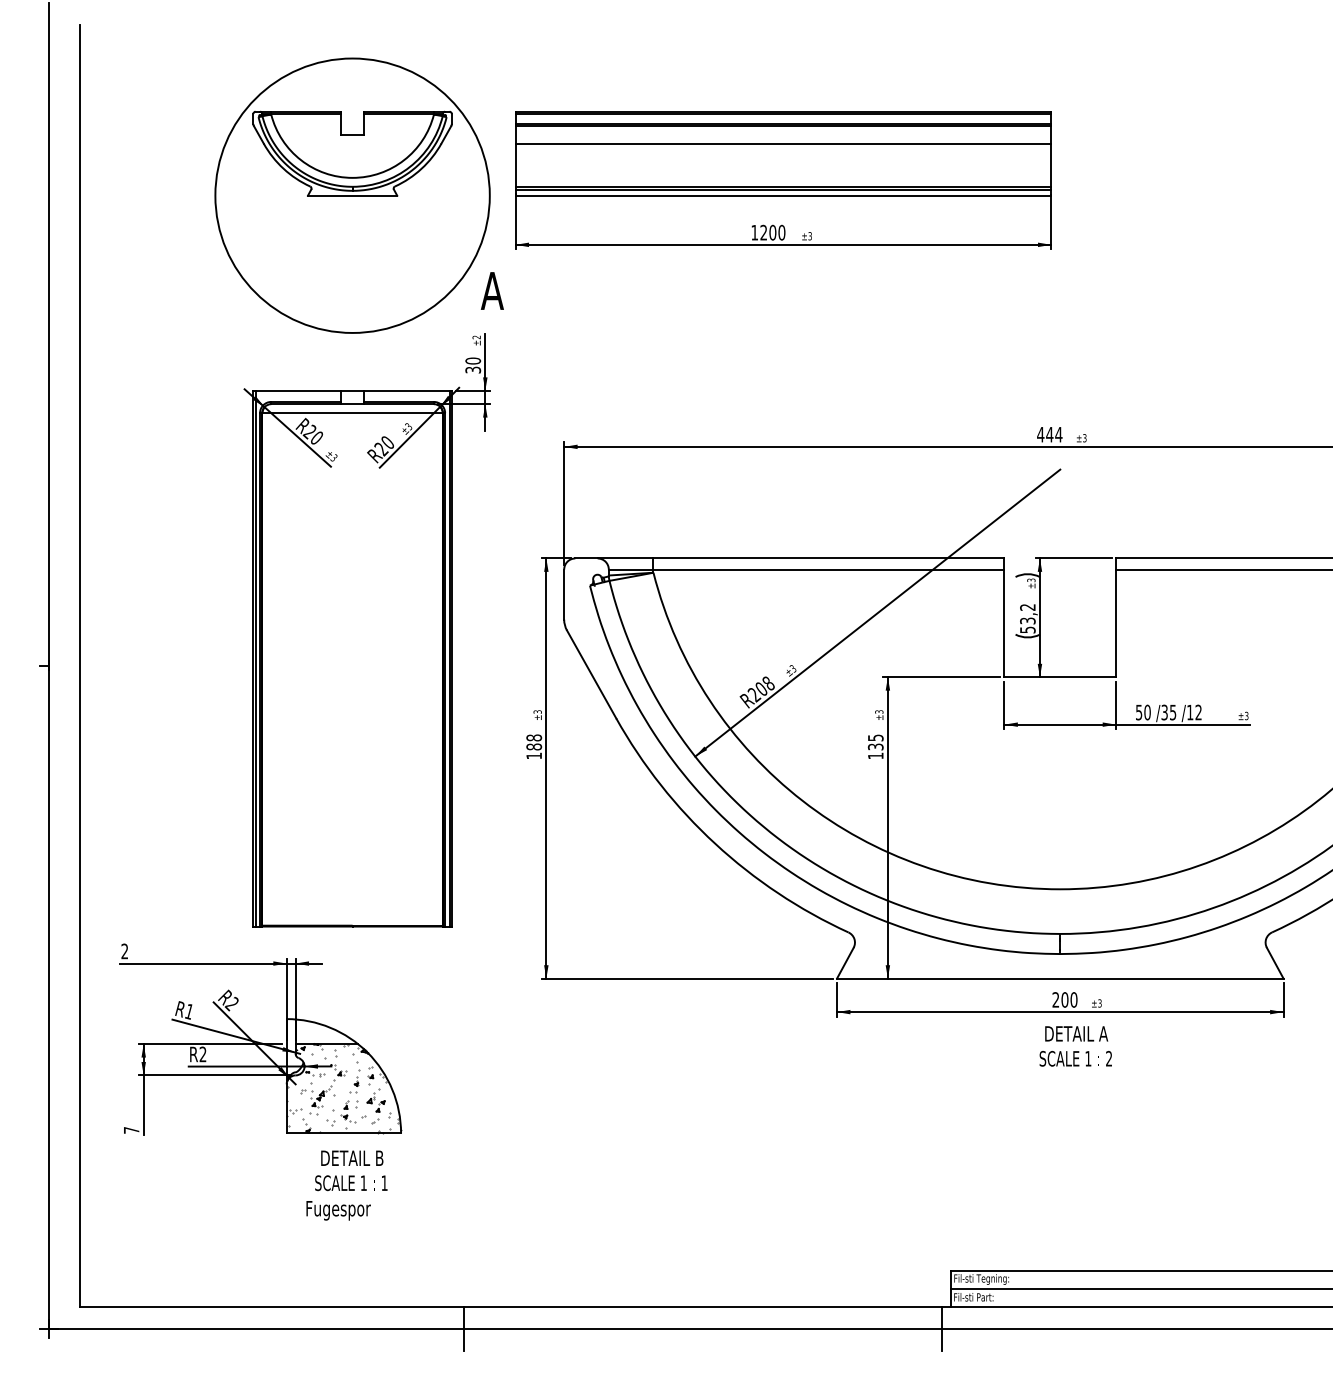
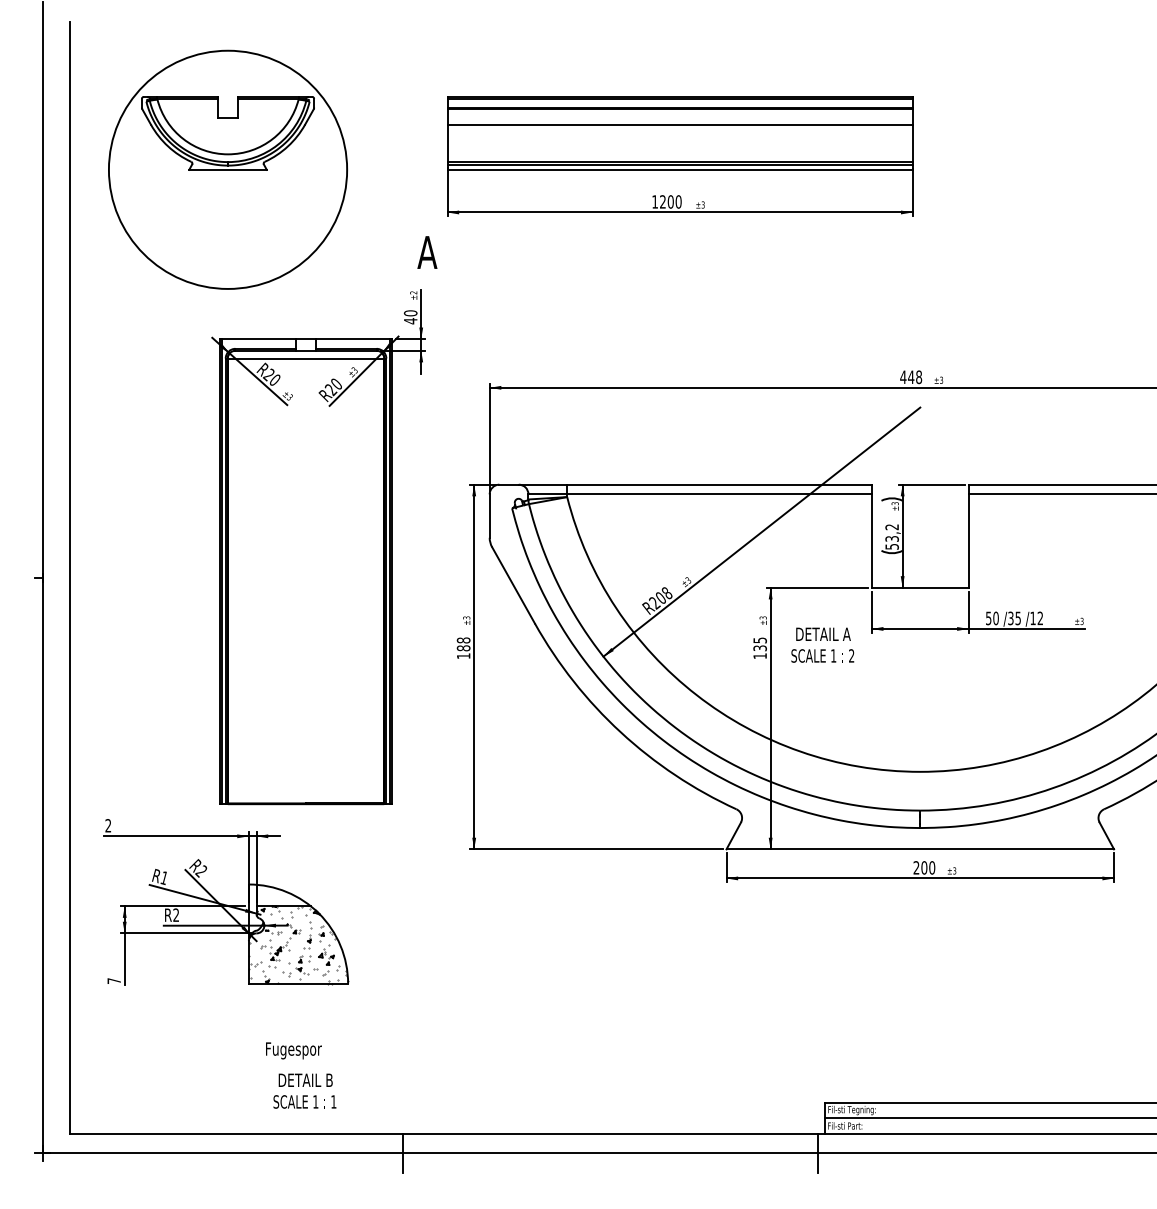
part: (351, 195) -> (227, 169), moved
text: (472, 370) -> (410, 321), 30 -> 40
text: (1058, 434) -> (918, 377), 444 -> 448
text: (1075, 1045) -> (822, 644), moved
text: (350, 1170) -> (304, 1090), moved

